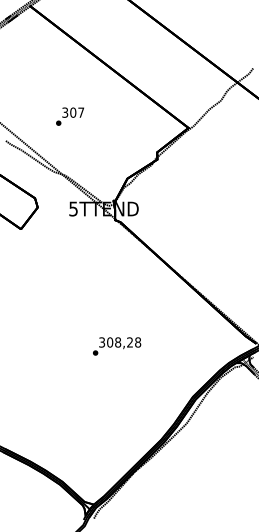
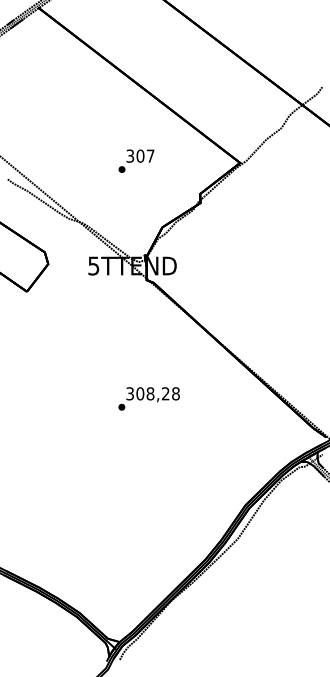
text: (69, 116) -> (135, 161), moved
text: (117, 346) -> (149, 398), moved

